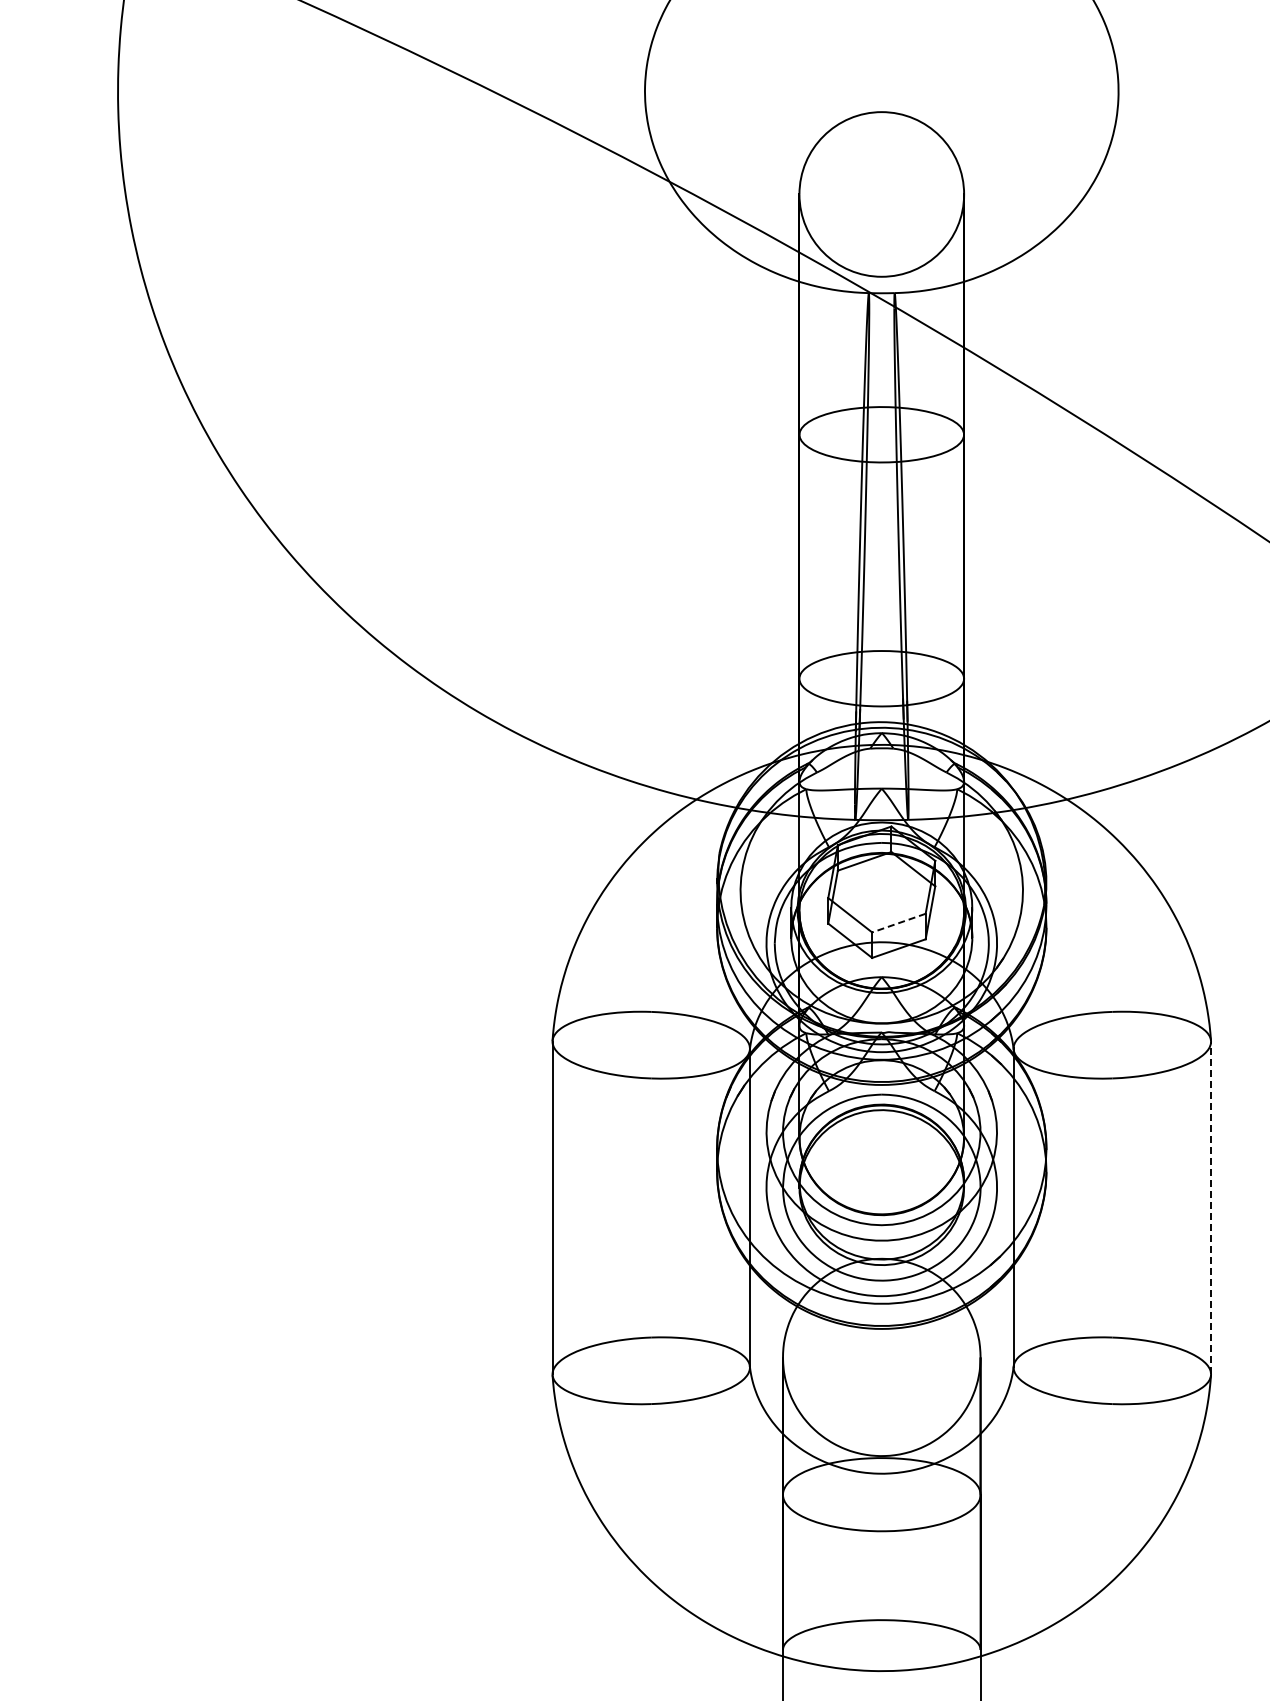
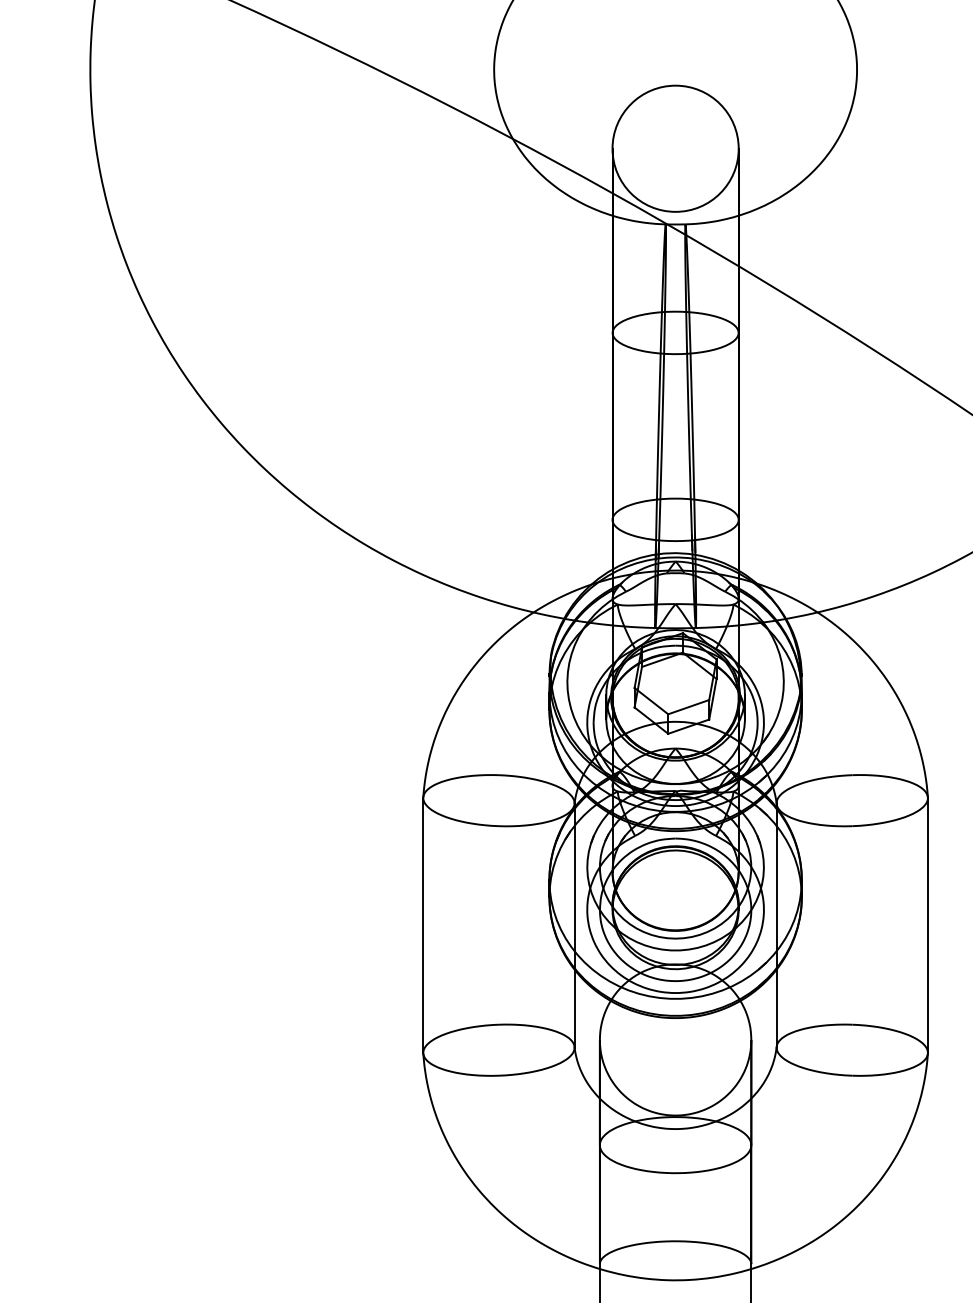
line: (898, 923) -> (688, 707), dashed -> solid
line: (1211, 1207) -> (928, 925), dashed -> solid

